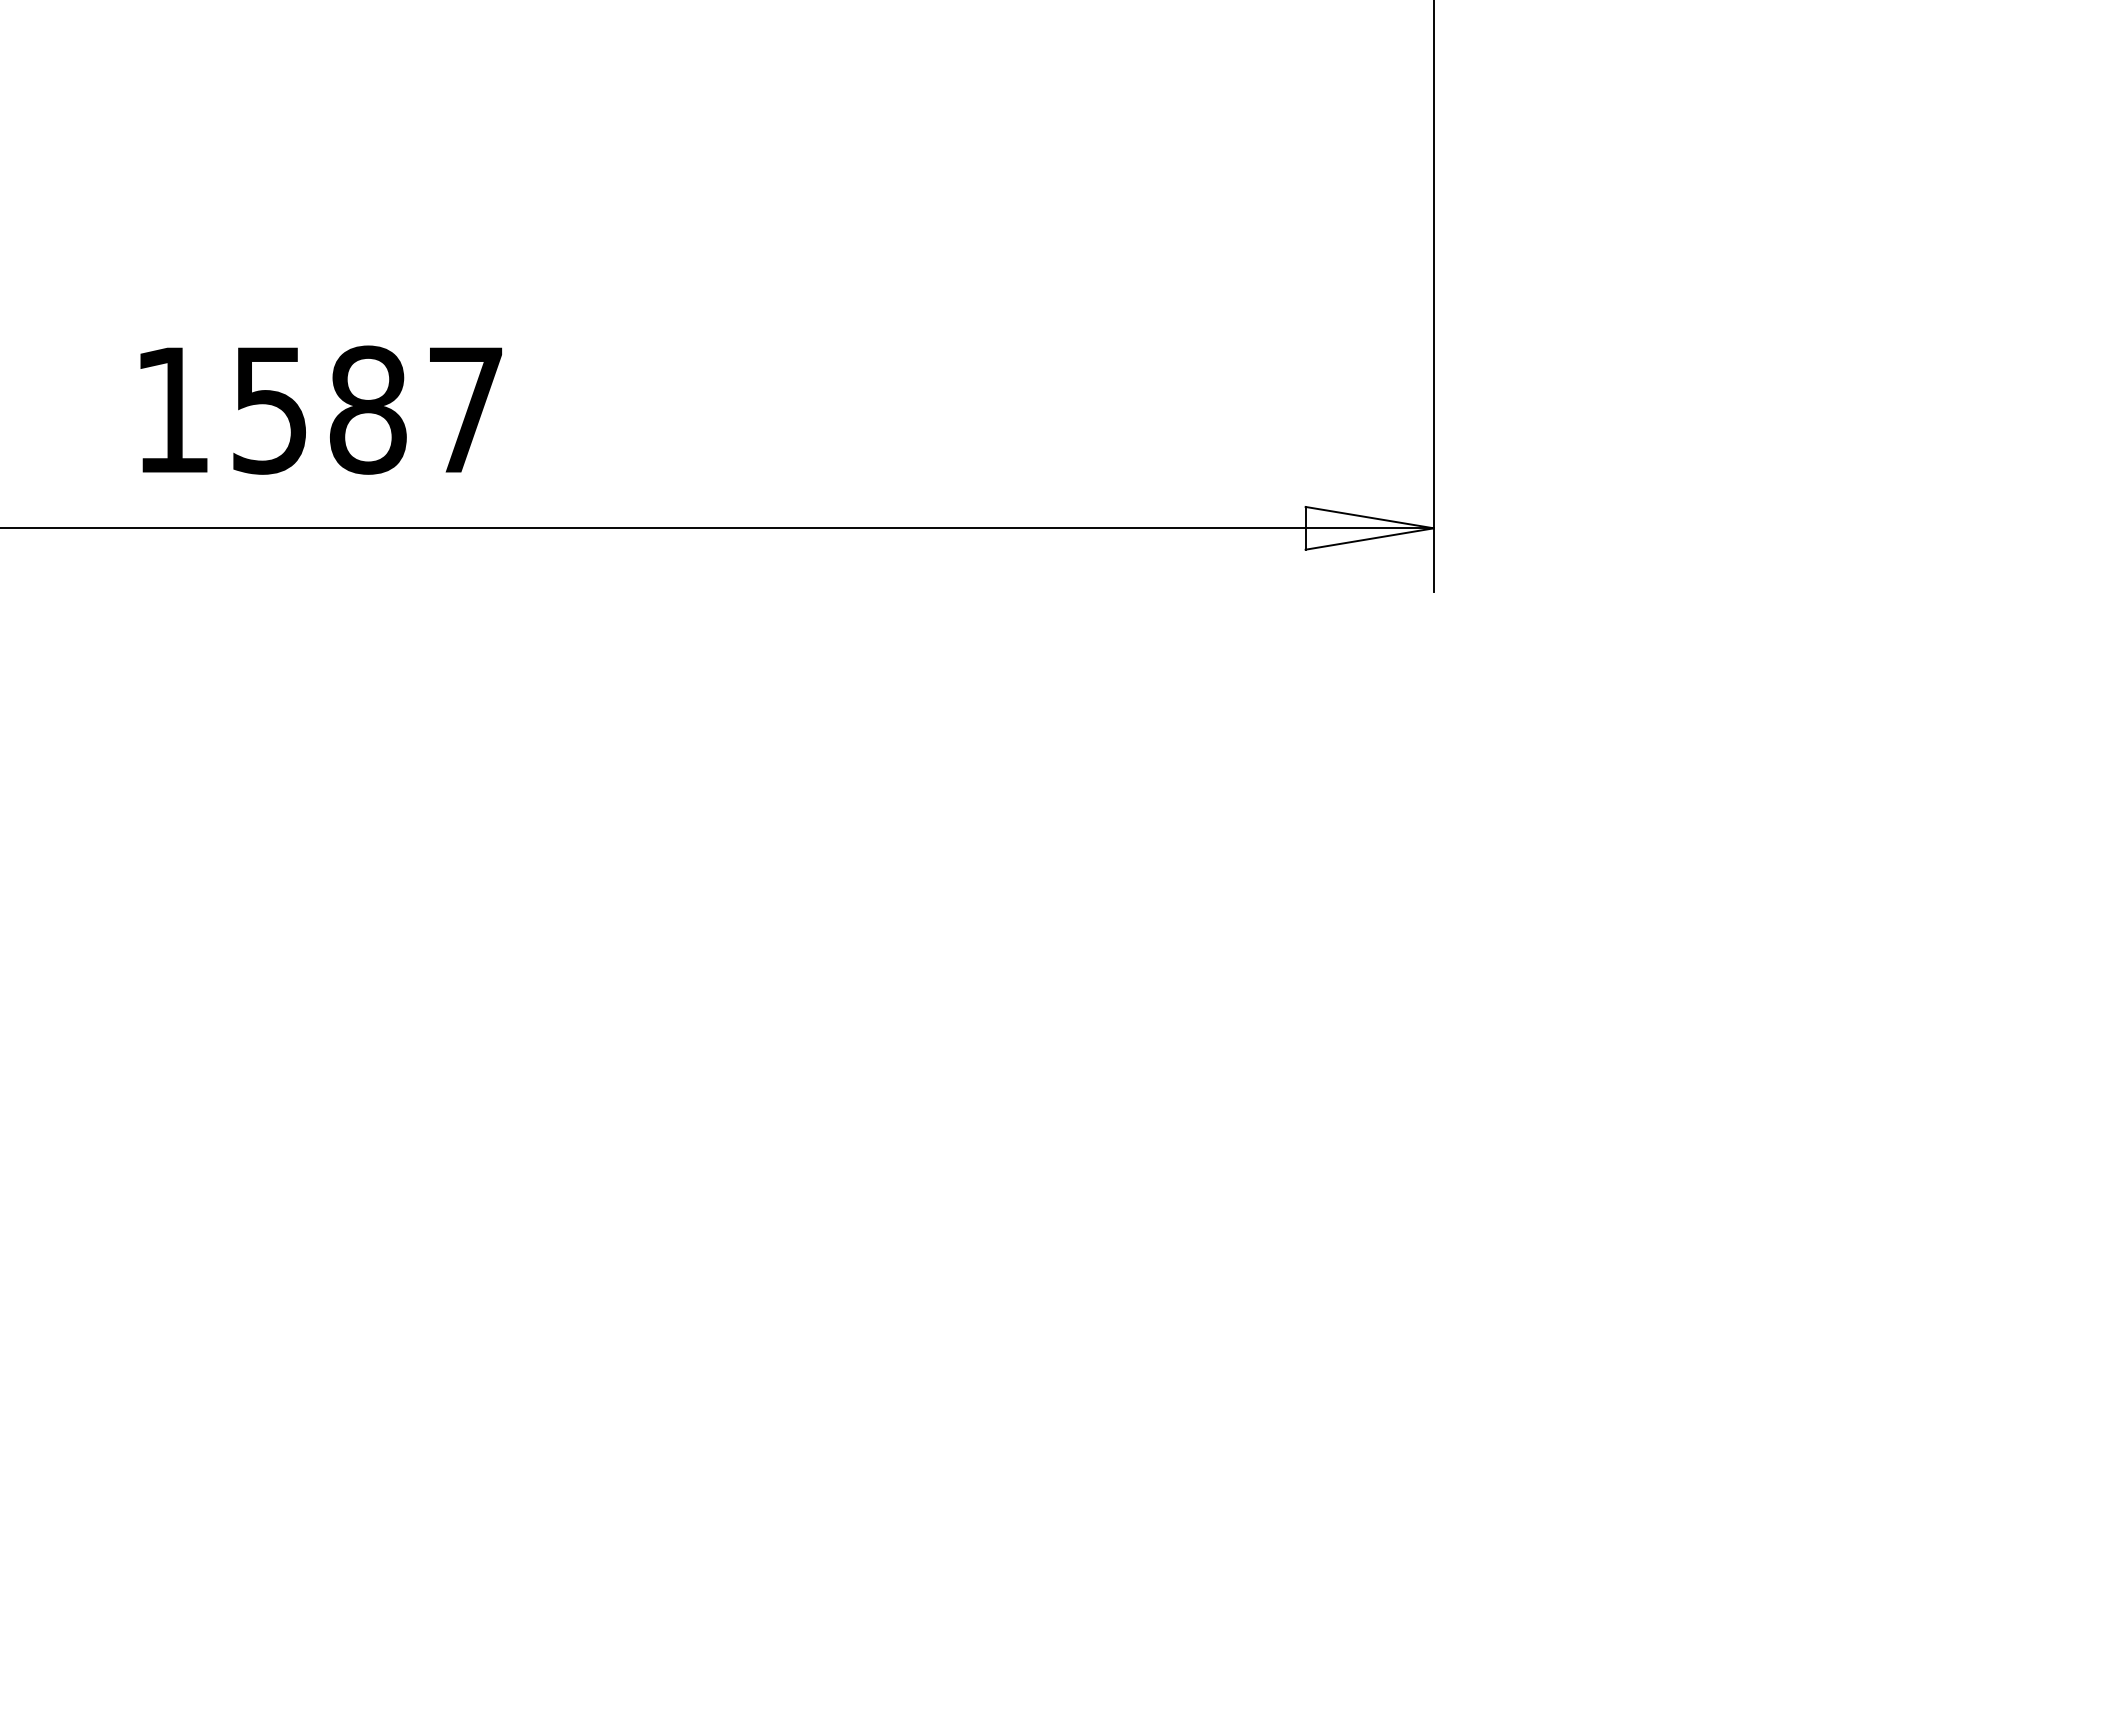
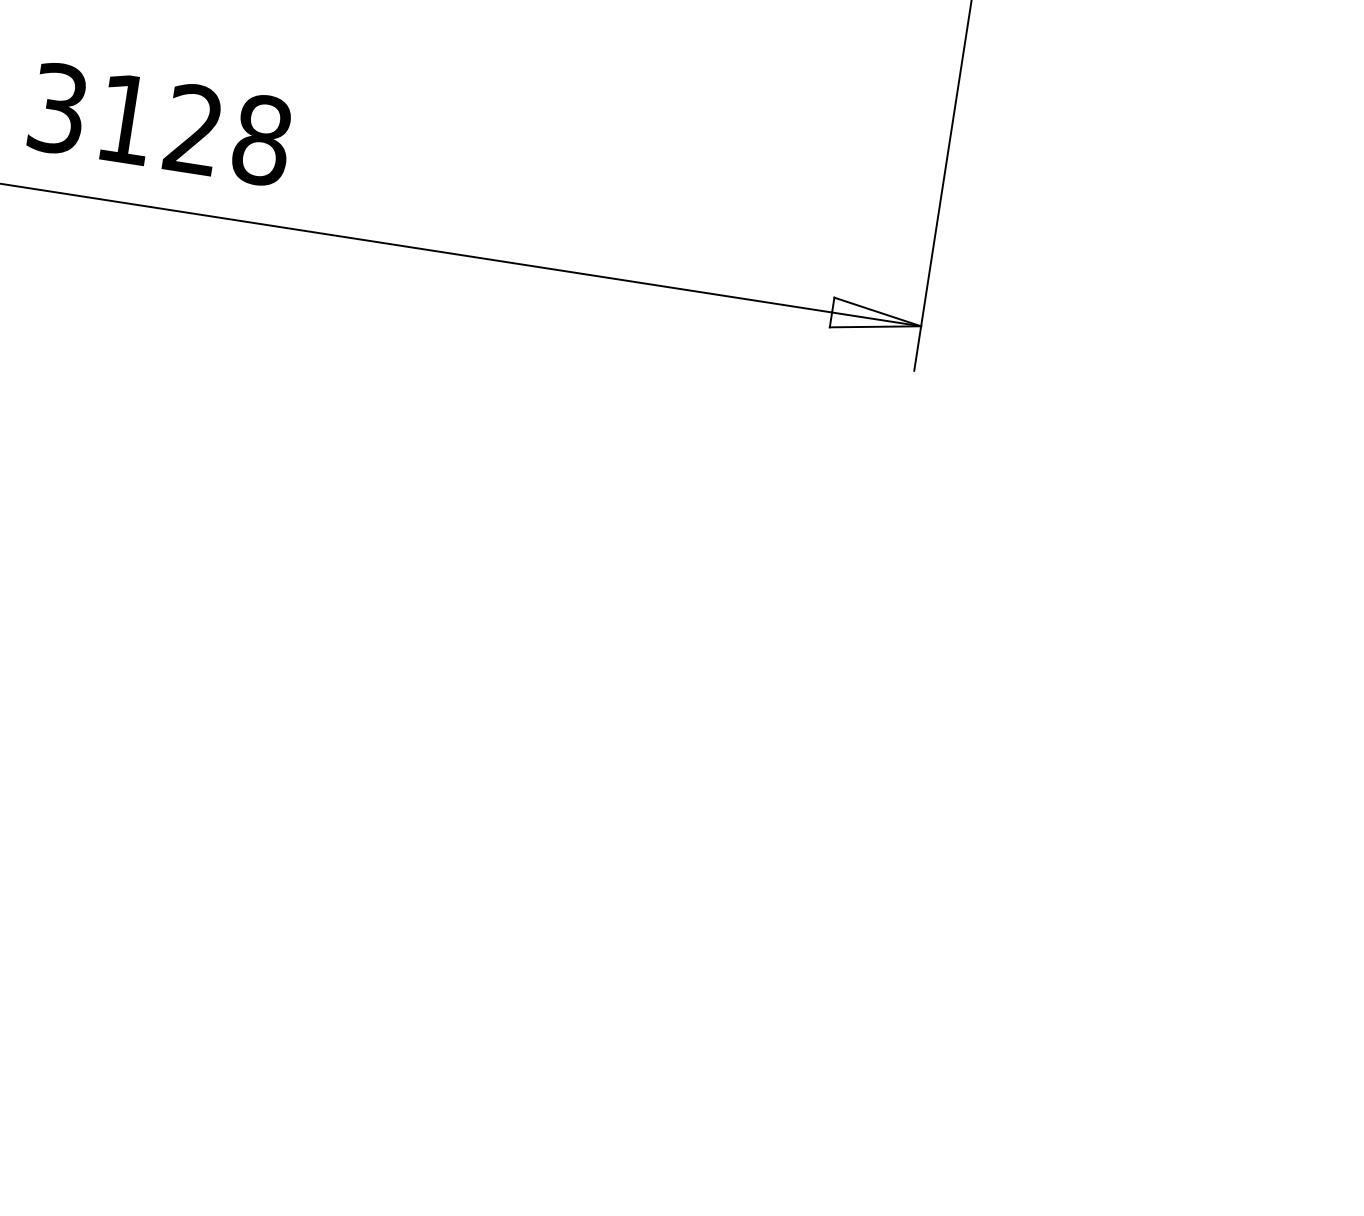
text: (319, 409) -> (160, 124), 1587 -> 3128

